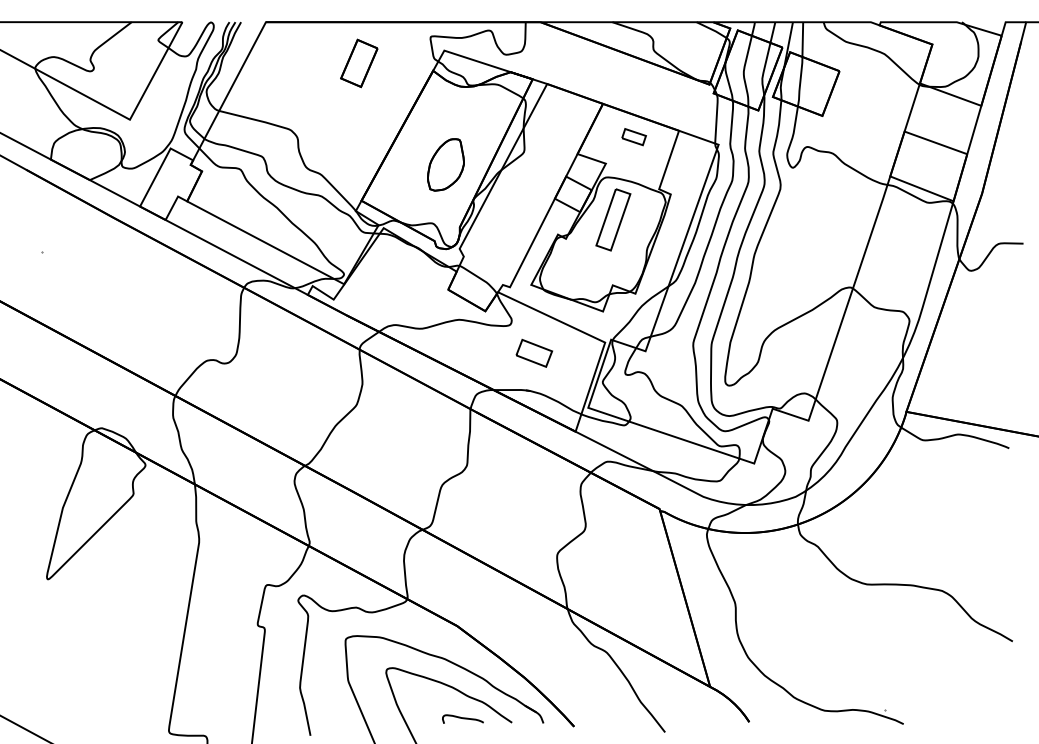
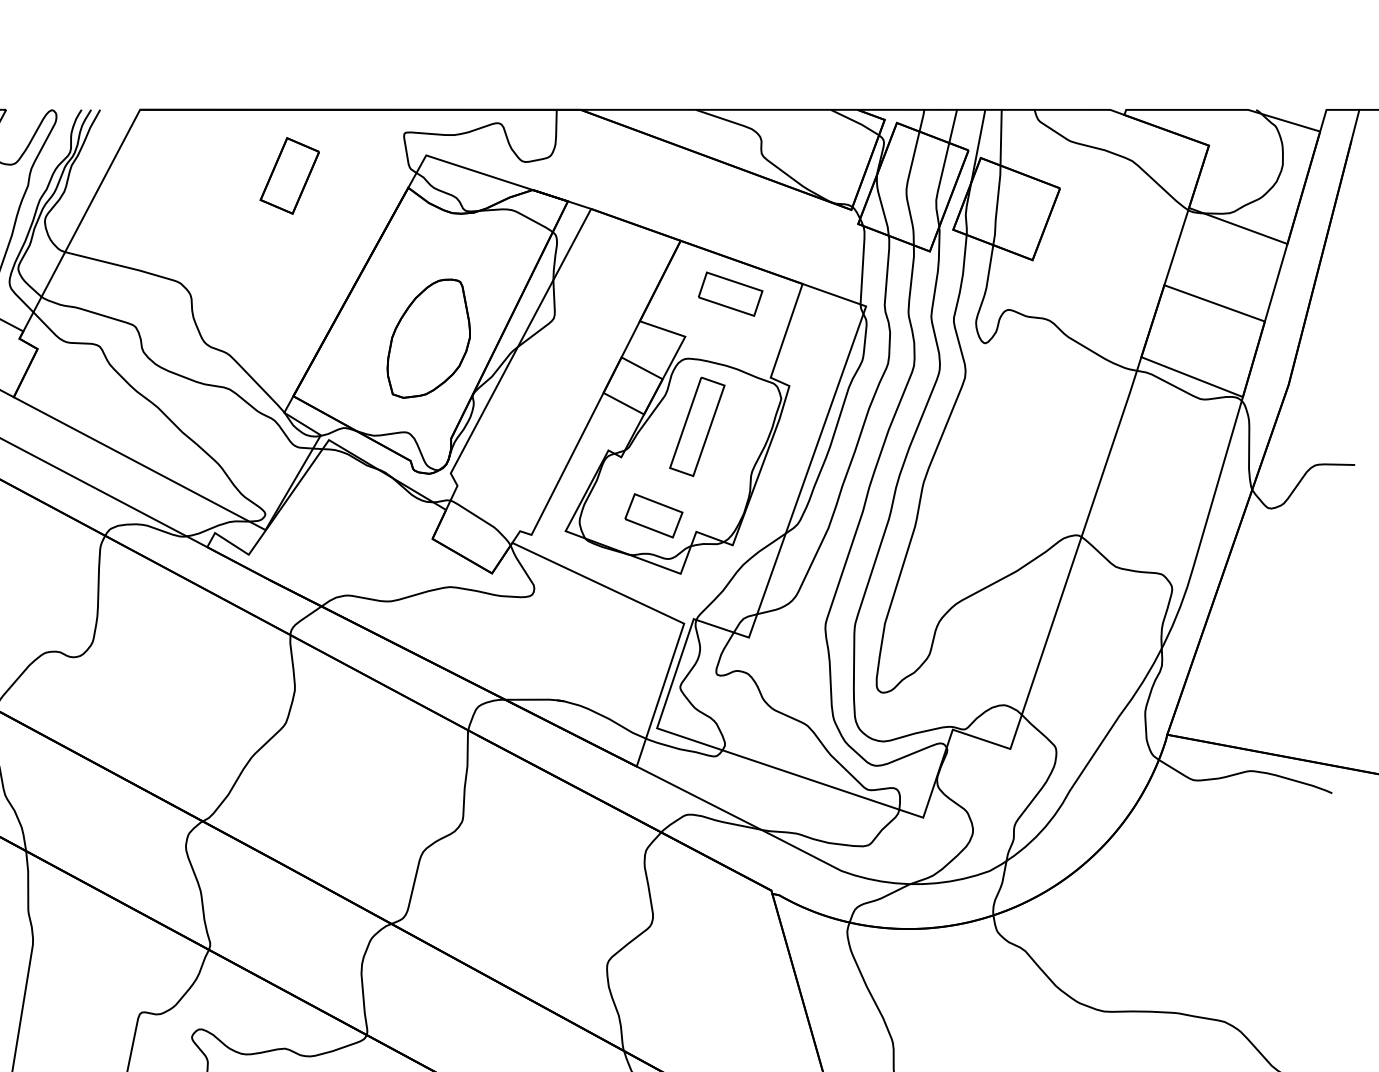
part: (633, 136) -> (729, 293), size x1.67
part: (445, 164) -> (428, 338), size x1.43
part: (534, 352) -> (654, 514), moved

